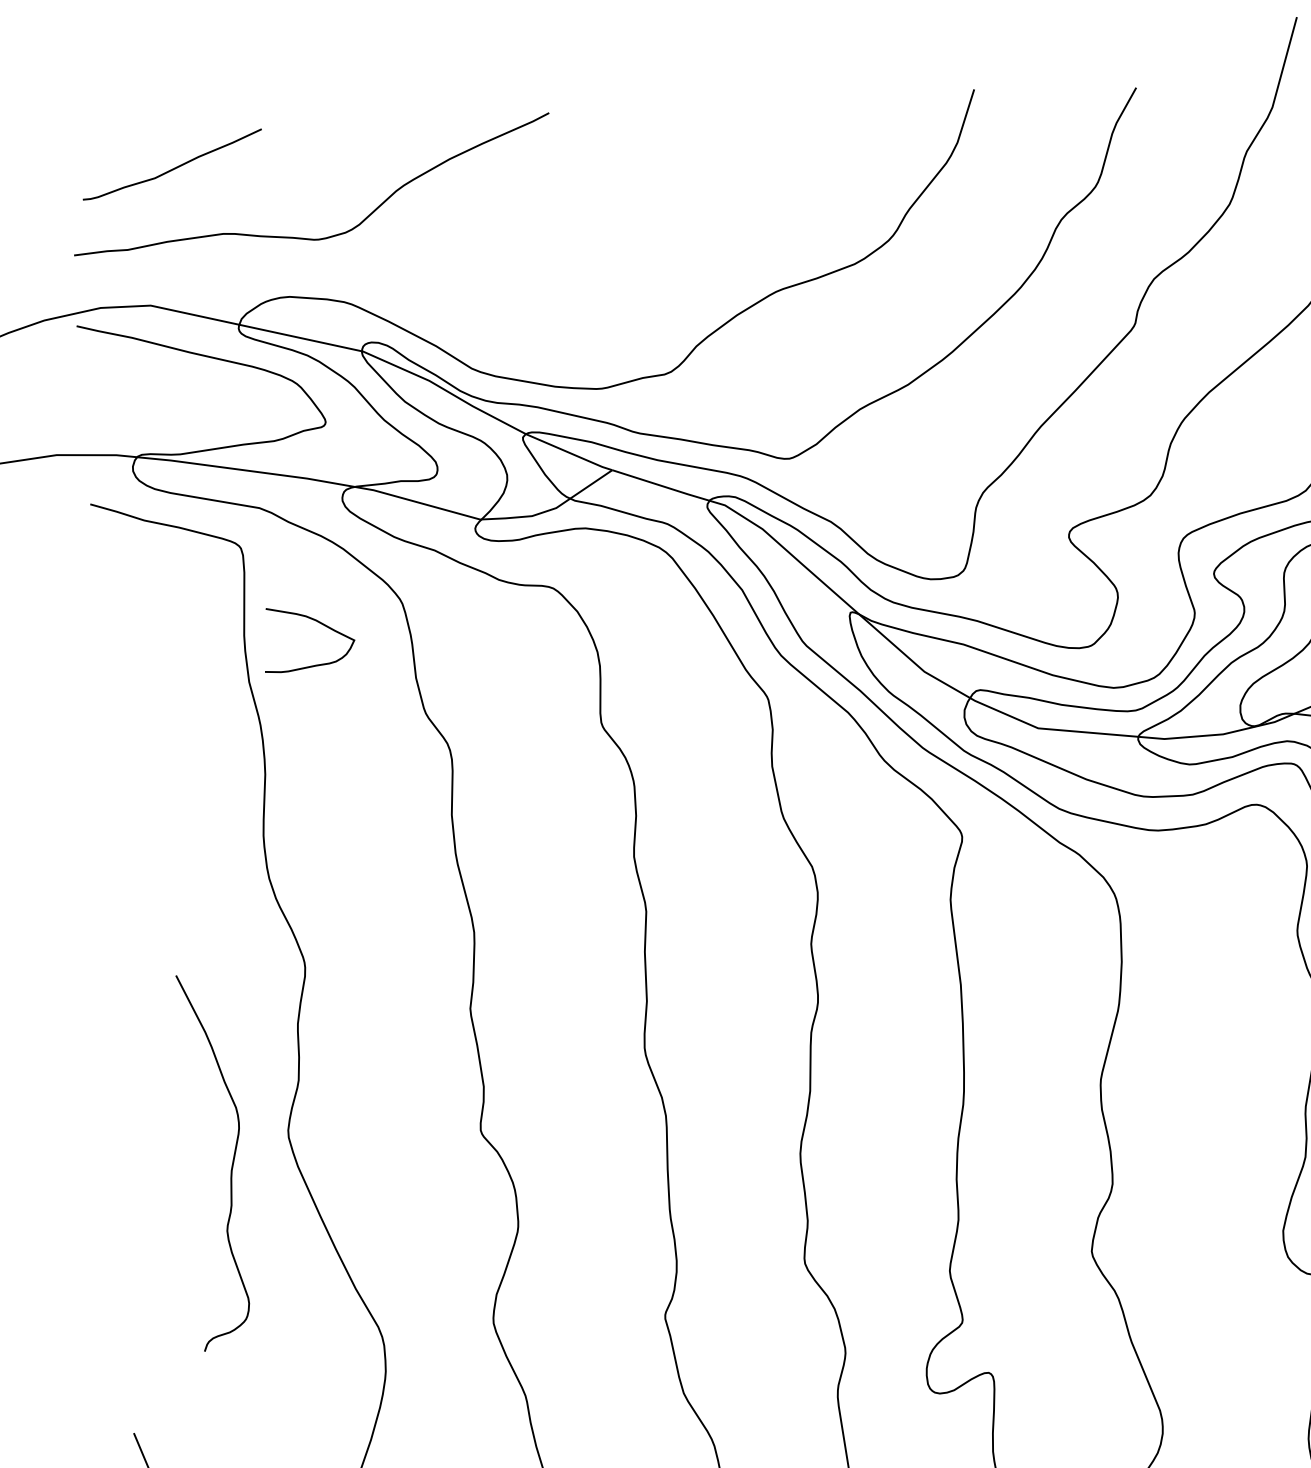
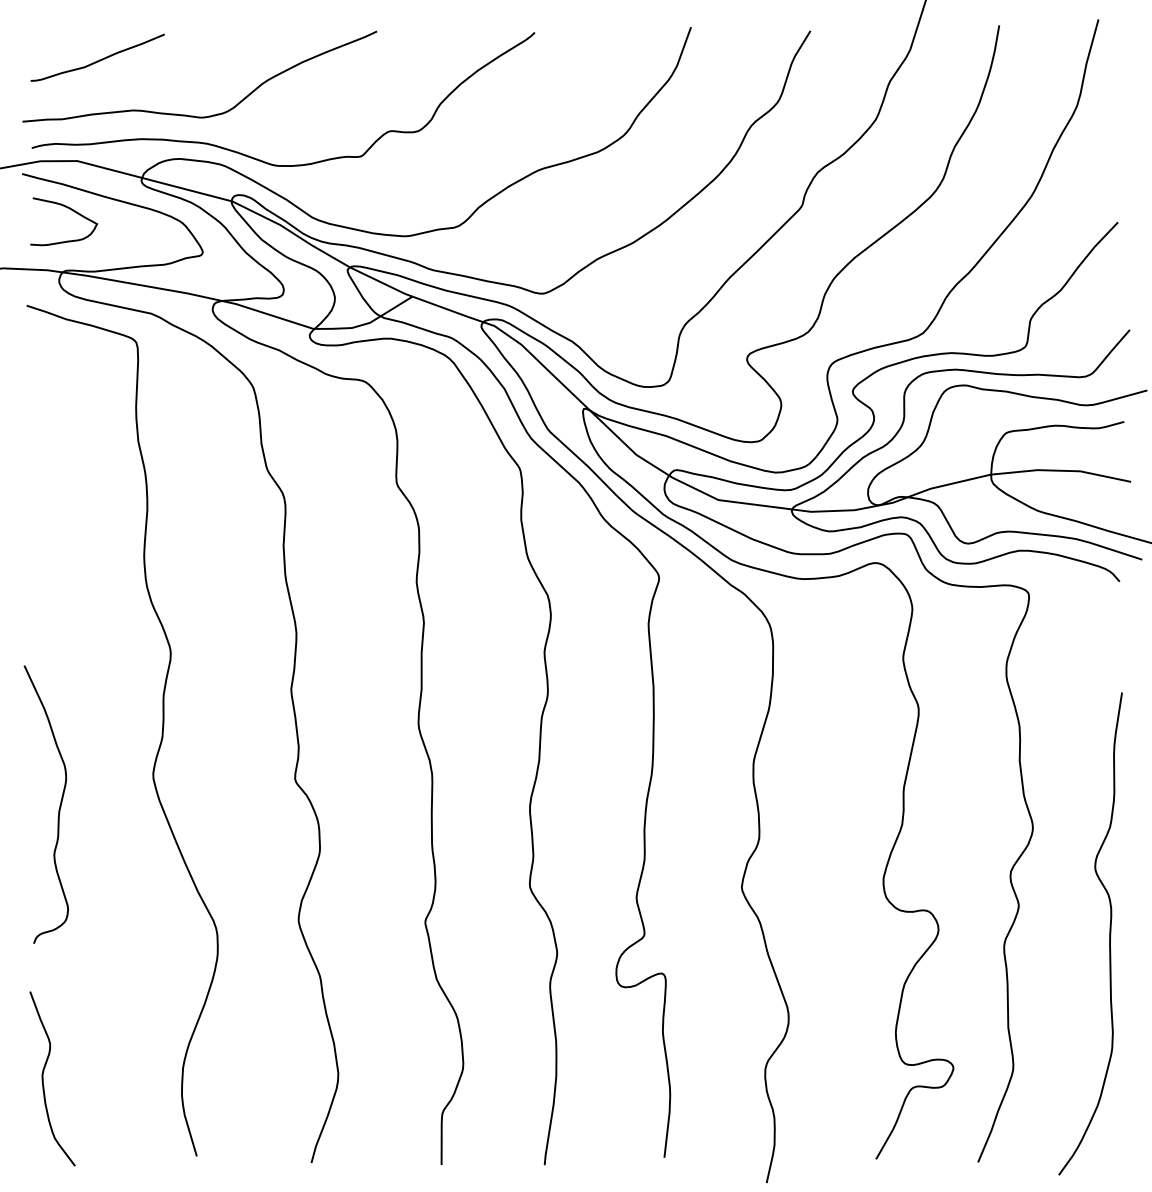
curve: (402, 294) -> (263, 160), added
curve: (320, 624) -> (72, 211), moved
curve: (230, 1168) -> (58, 809), moved

